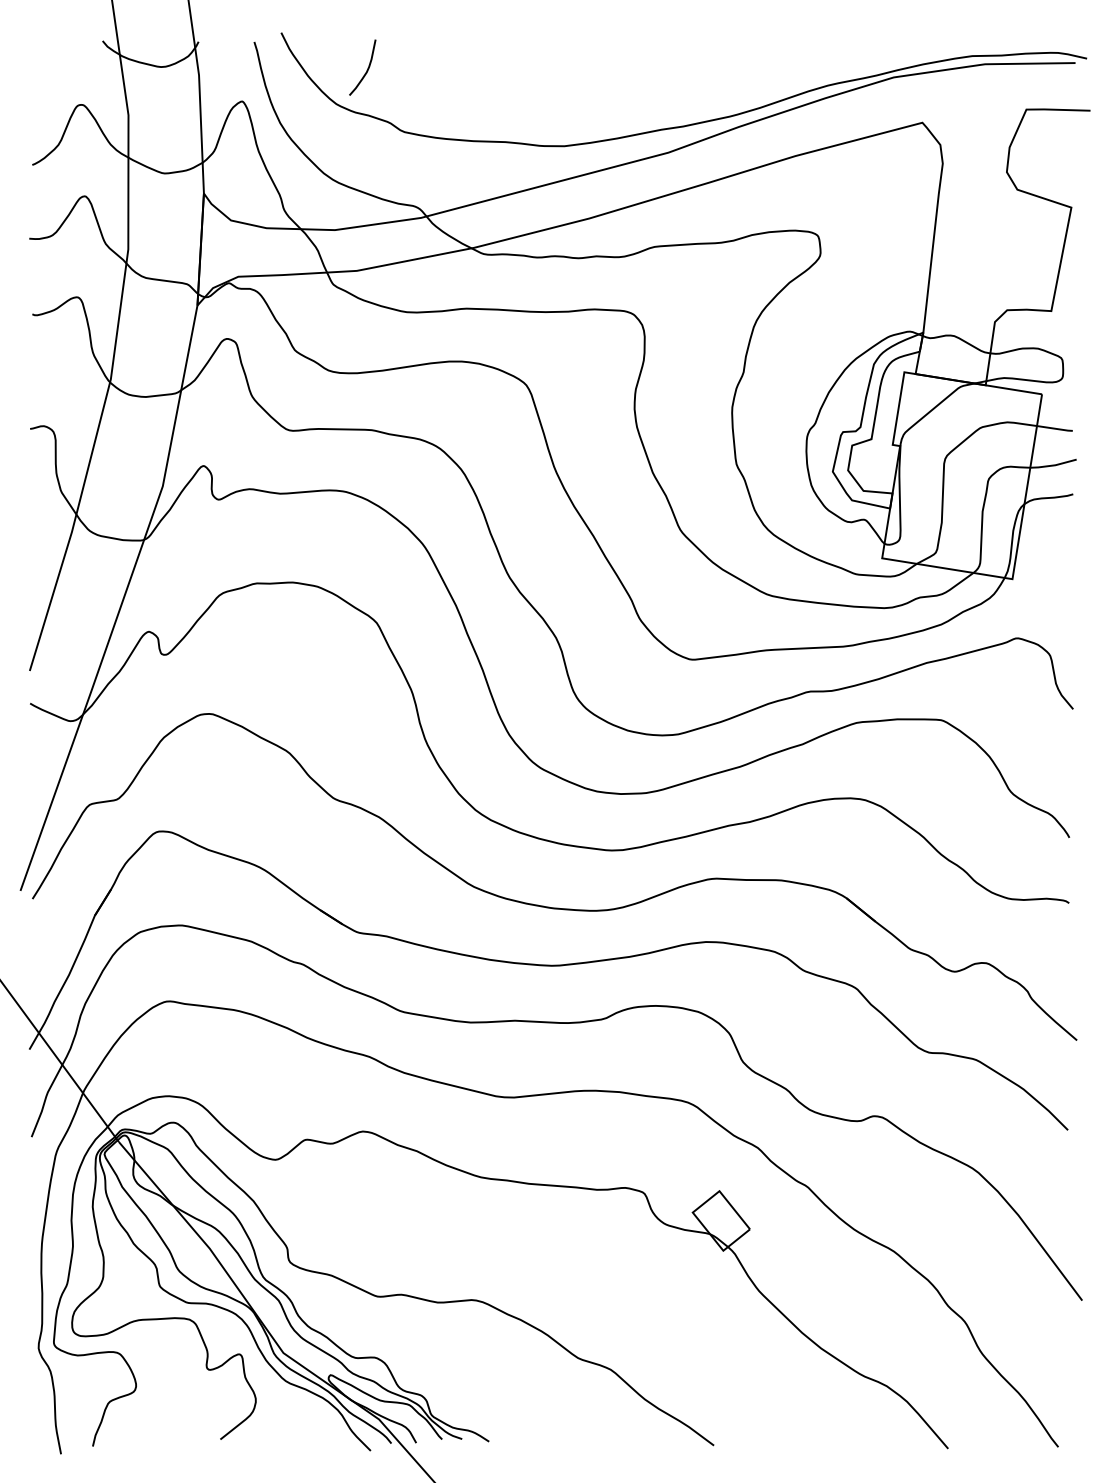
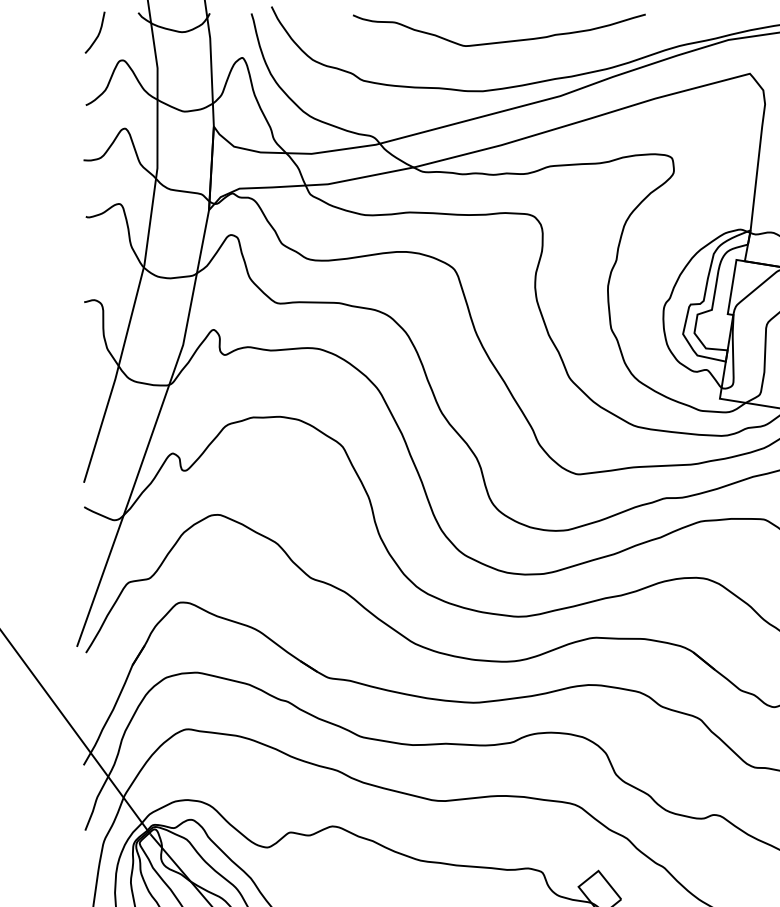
curve: (367, 67) -> (98, 32), moved
curve: (588, 79) -> (500, 41), added

